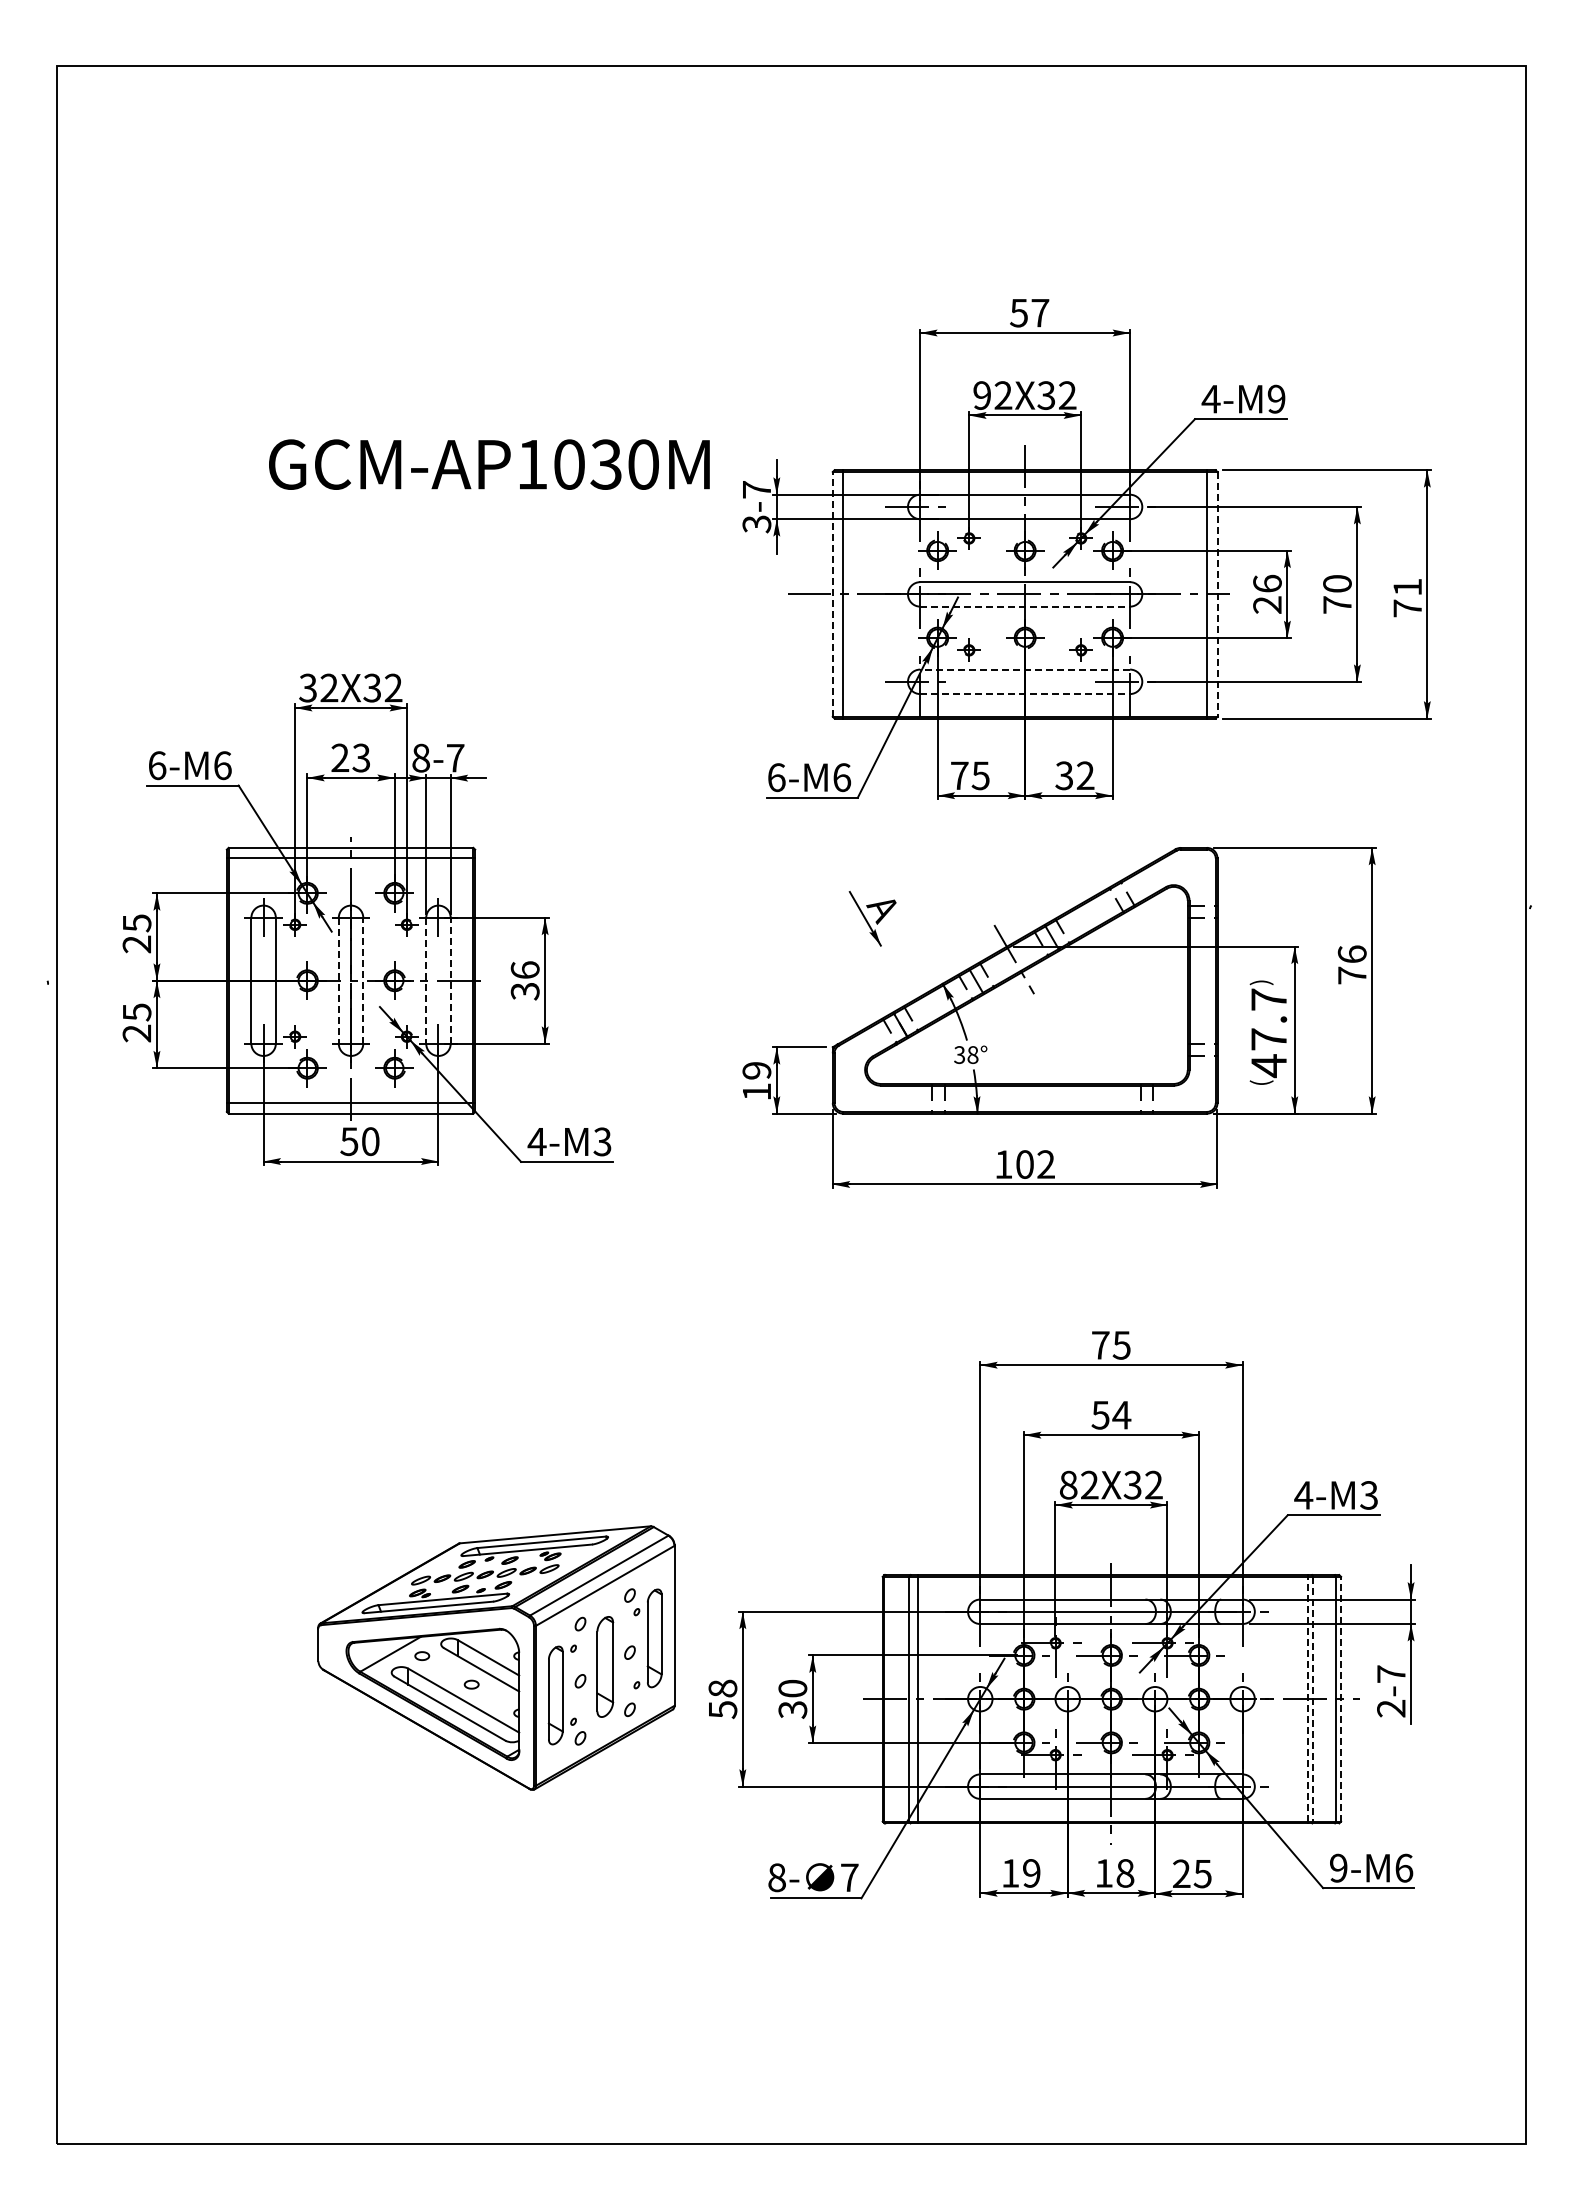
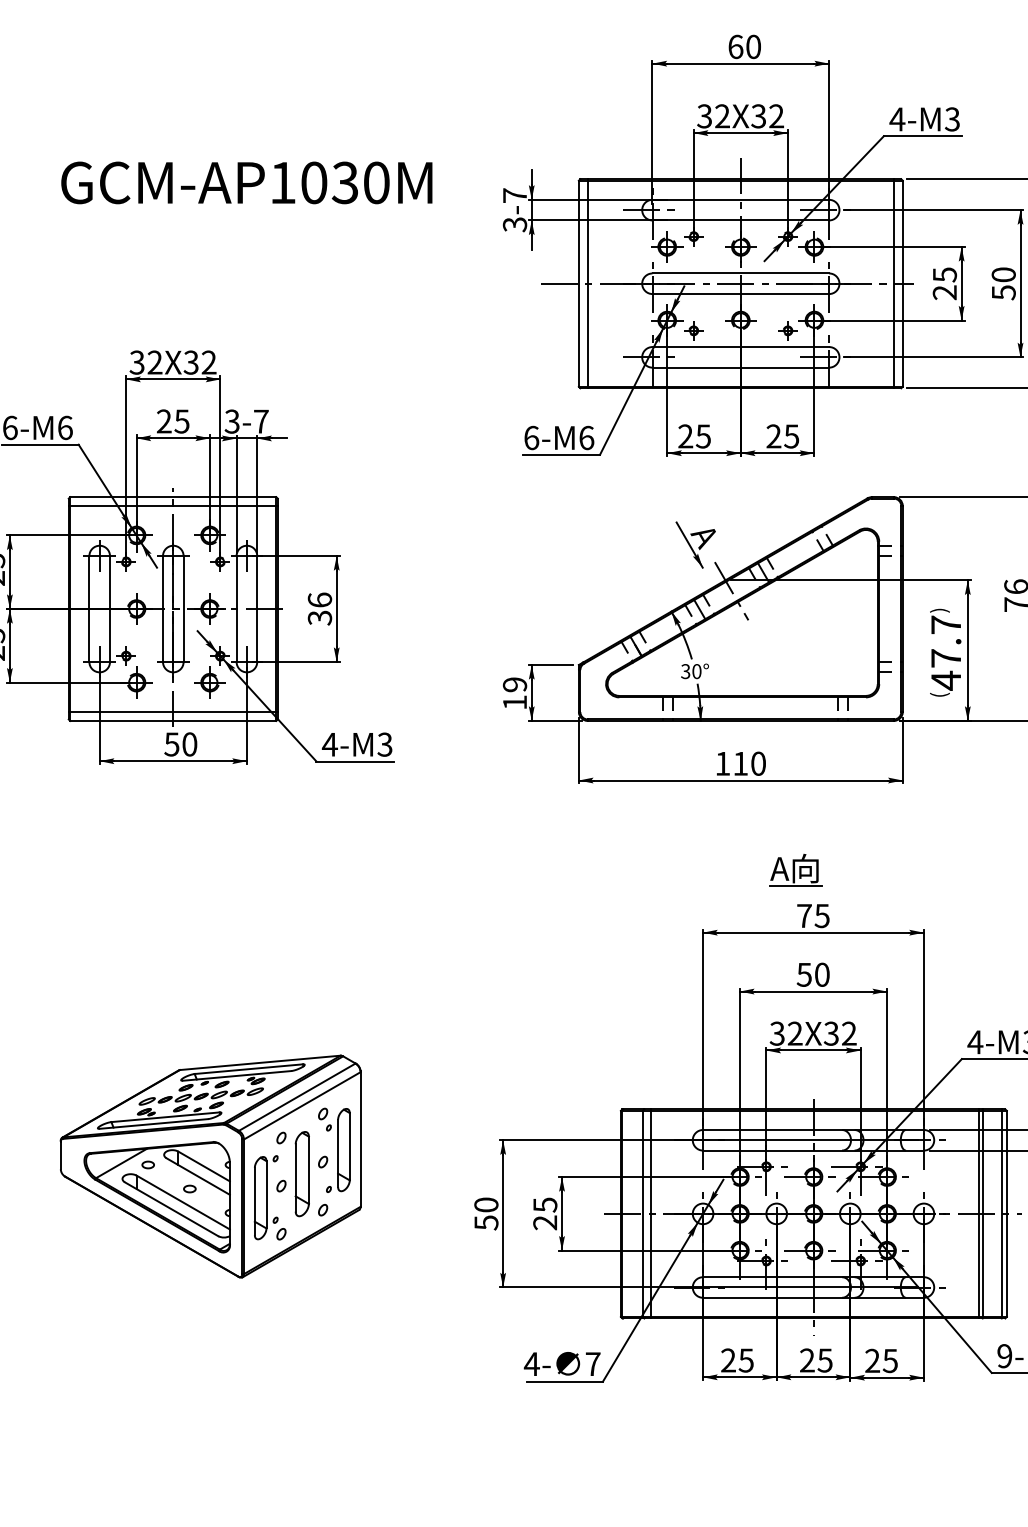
text: (1029, 312) -> (744, 46), 57 -> 60
text: (981, 395) -> (704, 116), 92X32 -> 32X32
text: (1276, 398) -> (952, 118), 4-M9 -> 4-M3
text: (489, 464) -> (246, 182), moved
text: (1267, 583) -> (944, 274), 26 -> 25
line: (832, 593) -> (578, 282), dashed -> solid
line: (1217, 594) -> (902, 283), dashed -> solid
text: (1337, 605) -> (1003, 293), 70 -> 50
line: (1025, 606) -> (741, 293), dashed -> solid
line: (1025, 669) -> (741, 346), dashed -> solid
line: (1025, 694) -> (741, 368), dashed -> solid
text: (361, 757) -> (182, 421), 23 -> 25
text: (420, 757) -> (231, 421), 8-7 -> 3-7
text: (959, 775) -> (685, 436), 75 -> 25
text: (1074, 775) -> (782, 436), 32 -> 25
part: (872, 918) -> (695, 544), moved
line: (338, 980) -> (162, 608), dashed -> solid
line: (363, 980) -> (183, 608), dashed -> solid
line: (426, 980) -> (236, 608), dashed -> solid
line: (450, 980) -> (257, 608), dashed -> solid
text: (972, 1054) -> (696, 671), 38° -> 30°
text: (1035, 1164) -> (749, 763), 102 -> 110
part: (1090, 1290) -> (795, 869), added
text: (1121, 1414) -> (821, 974), 54 -> 50
text: (1068, 1484) -> (777, 1033), 82X32 -> 32X32
part: (496, 1657) -> (210, 1166), moved
text: (723, 1688) -> (486, 1204), 58 -> 50
text: (792, 1698) -> (544, 1213), 30 -> 25
line: (1307, 1698) -> (978, 1213), dashed -> solid
line: (1341, 1698) -> (1007, 1213), dashed -> solid
line: (1313, 1699) -> (983, 1214), dashed -> solid
text: (1020, 1873) -> (736, 1360), 19 -> 25
text: (1114, 1873) -> (816, 1360), 18 -> 25
text: (776, 1877) -> (531, 1363), 8- -> 4-

